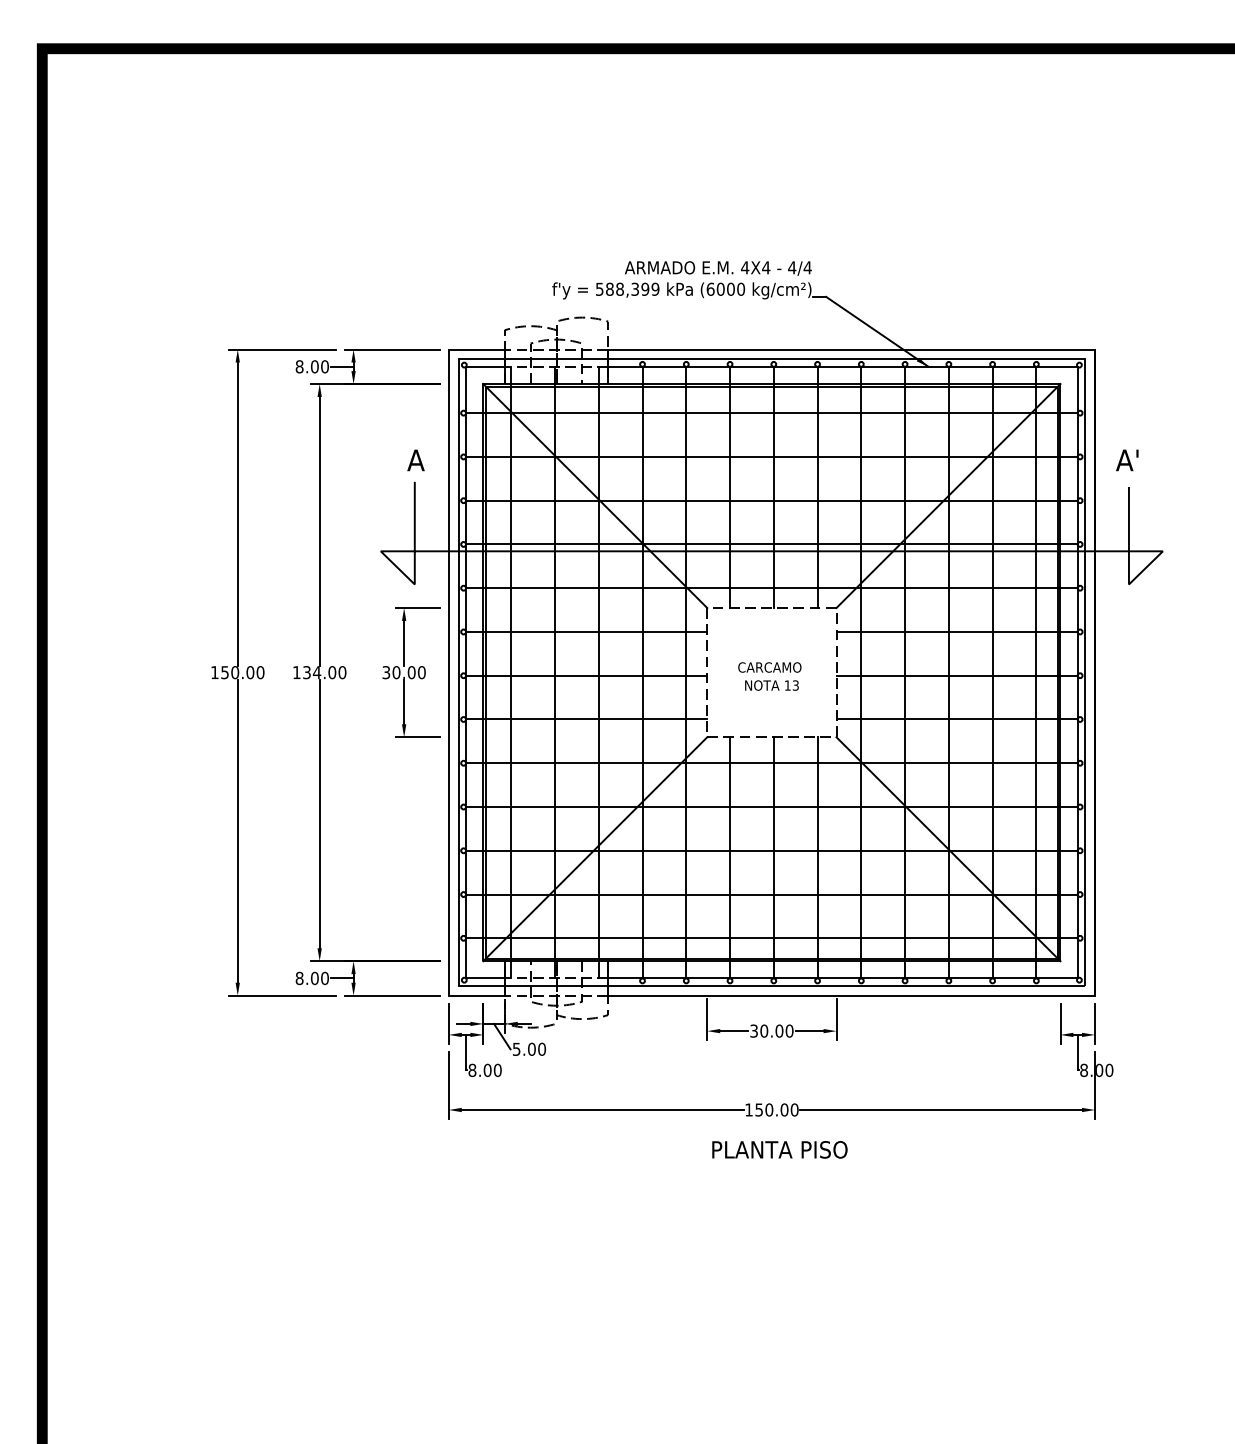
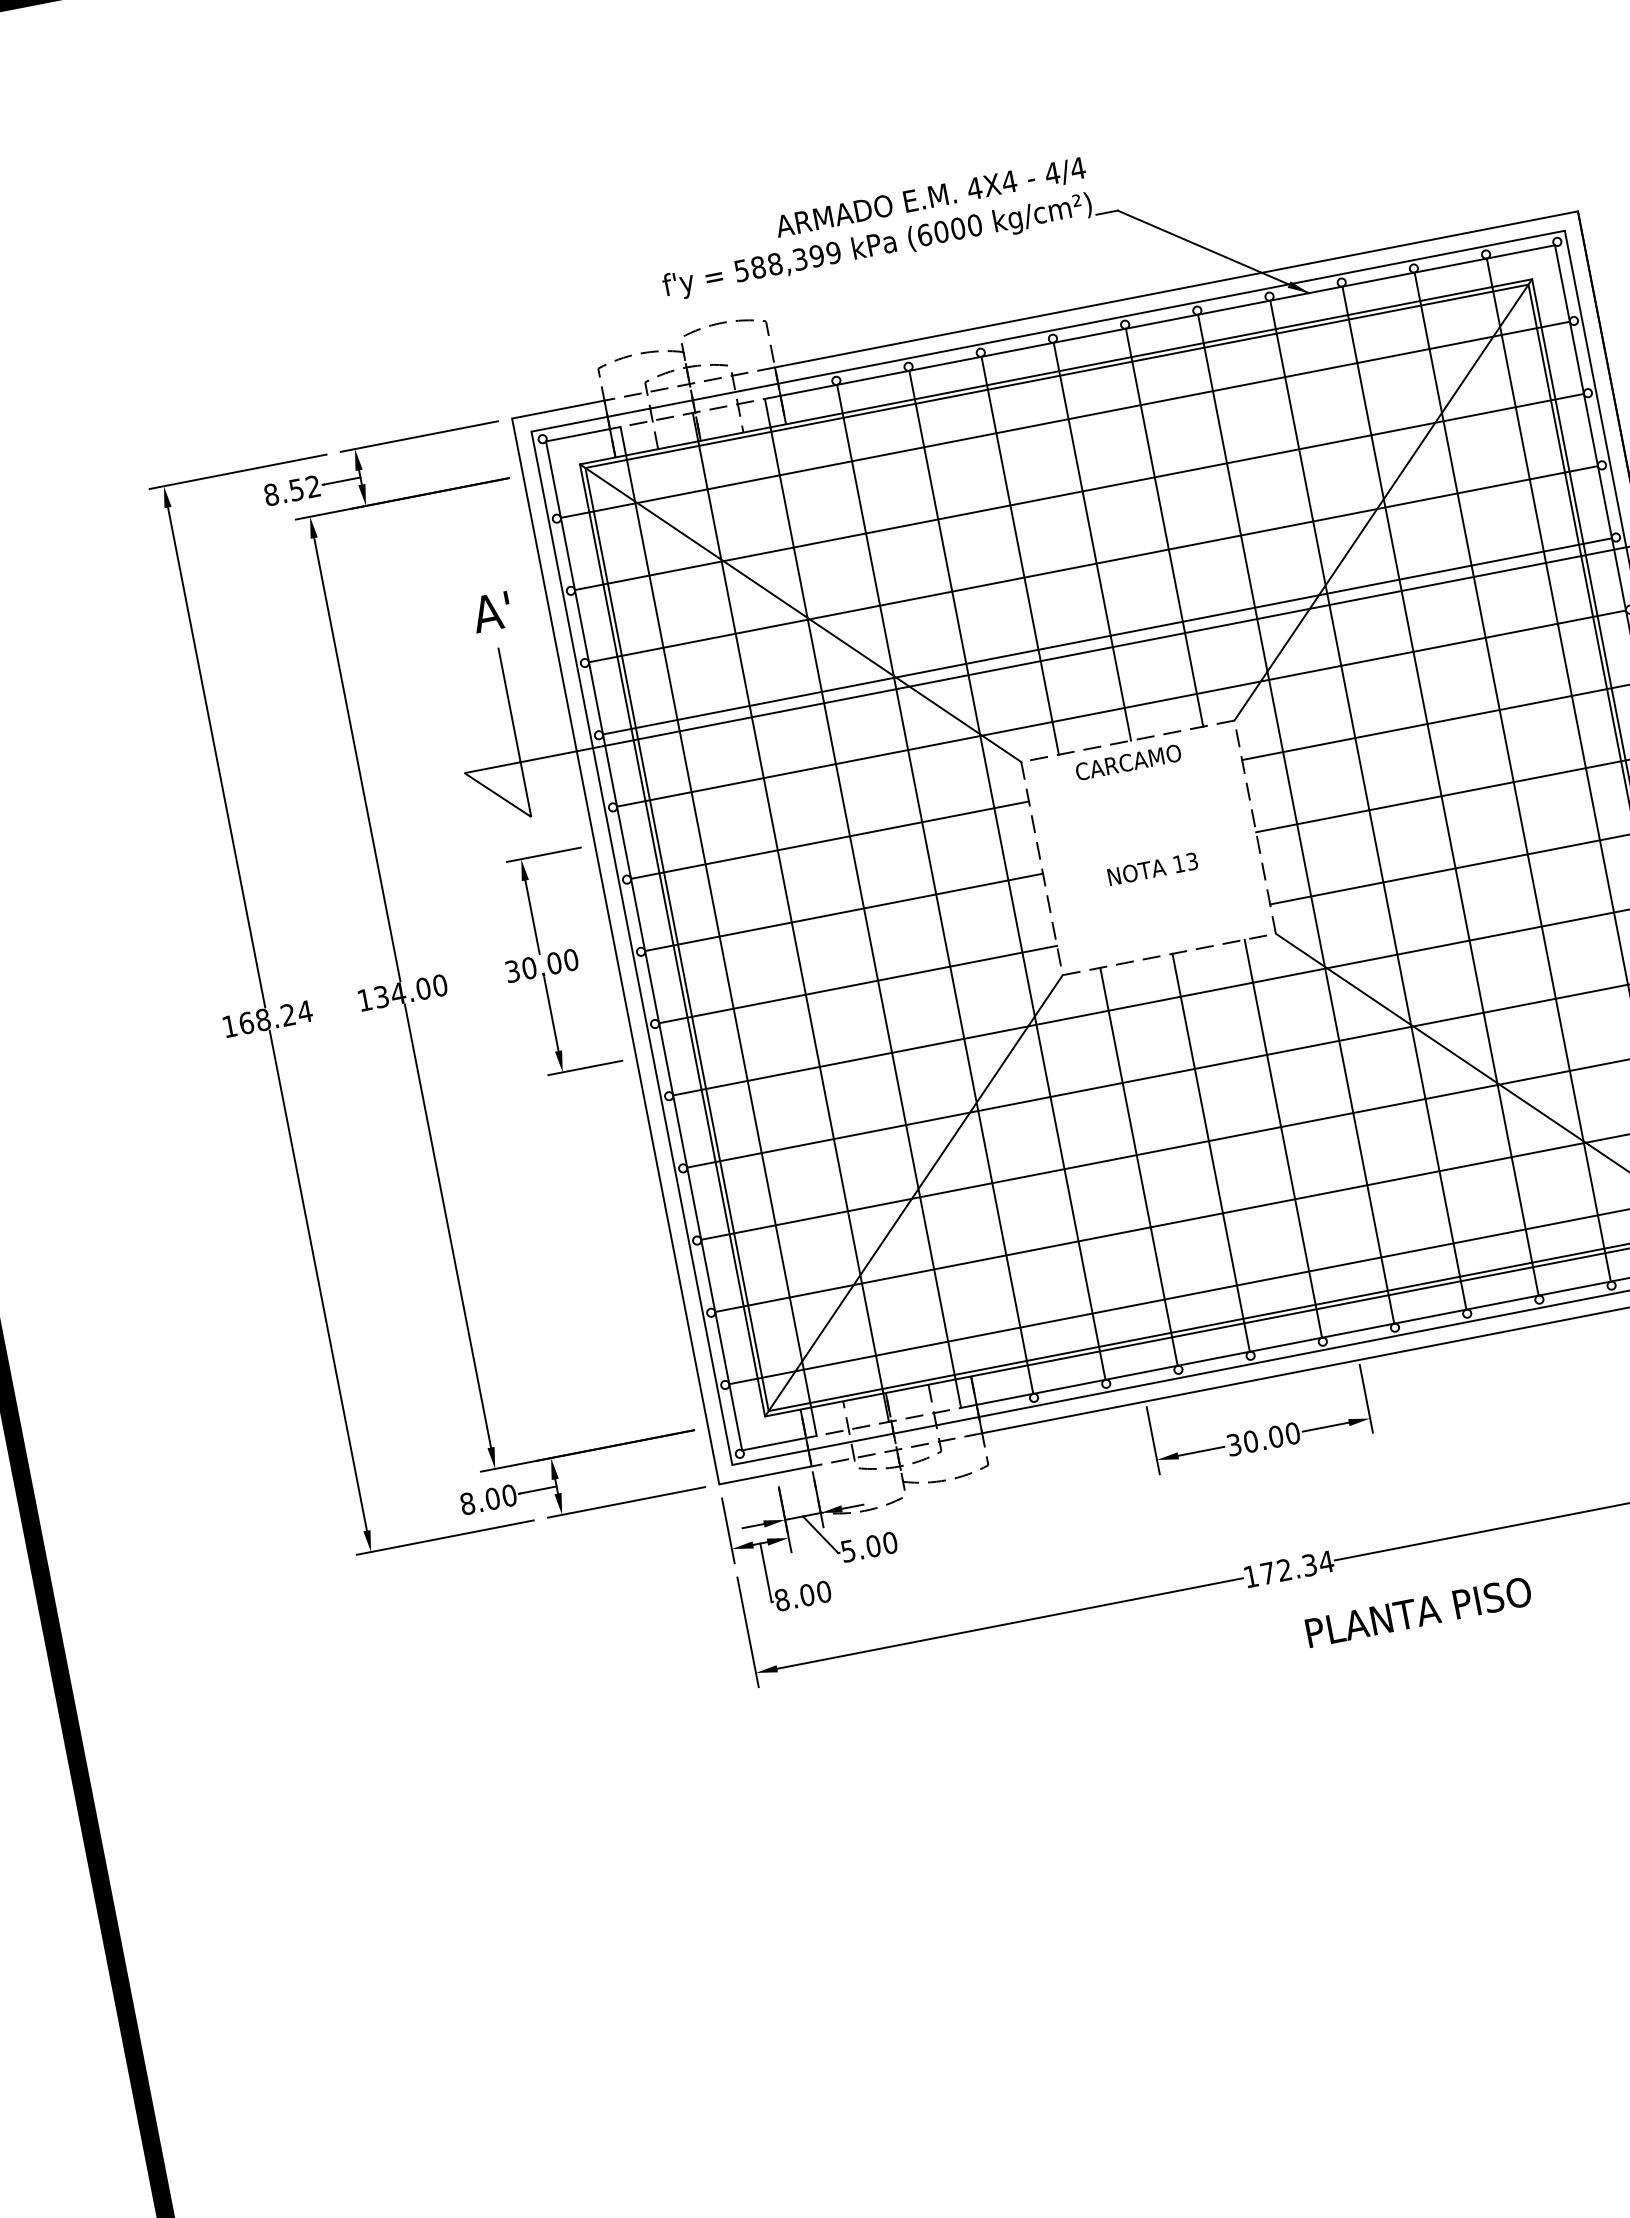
text: (319, 366) -> (304, 487), 8.00 -> 8.52
text: (414, 460) -> (491, 612), A -> A'
text: (769, 667) -> (1127, 762), moved
text: (242, 672) -> (275, 1017), 150.00 -> 168.24
text: (776, 1109) -> (1296, 1567), 150.00 -> 172.34
text: (779, 1149) -> (1417, 1611), moved

